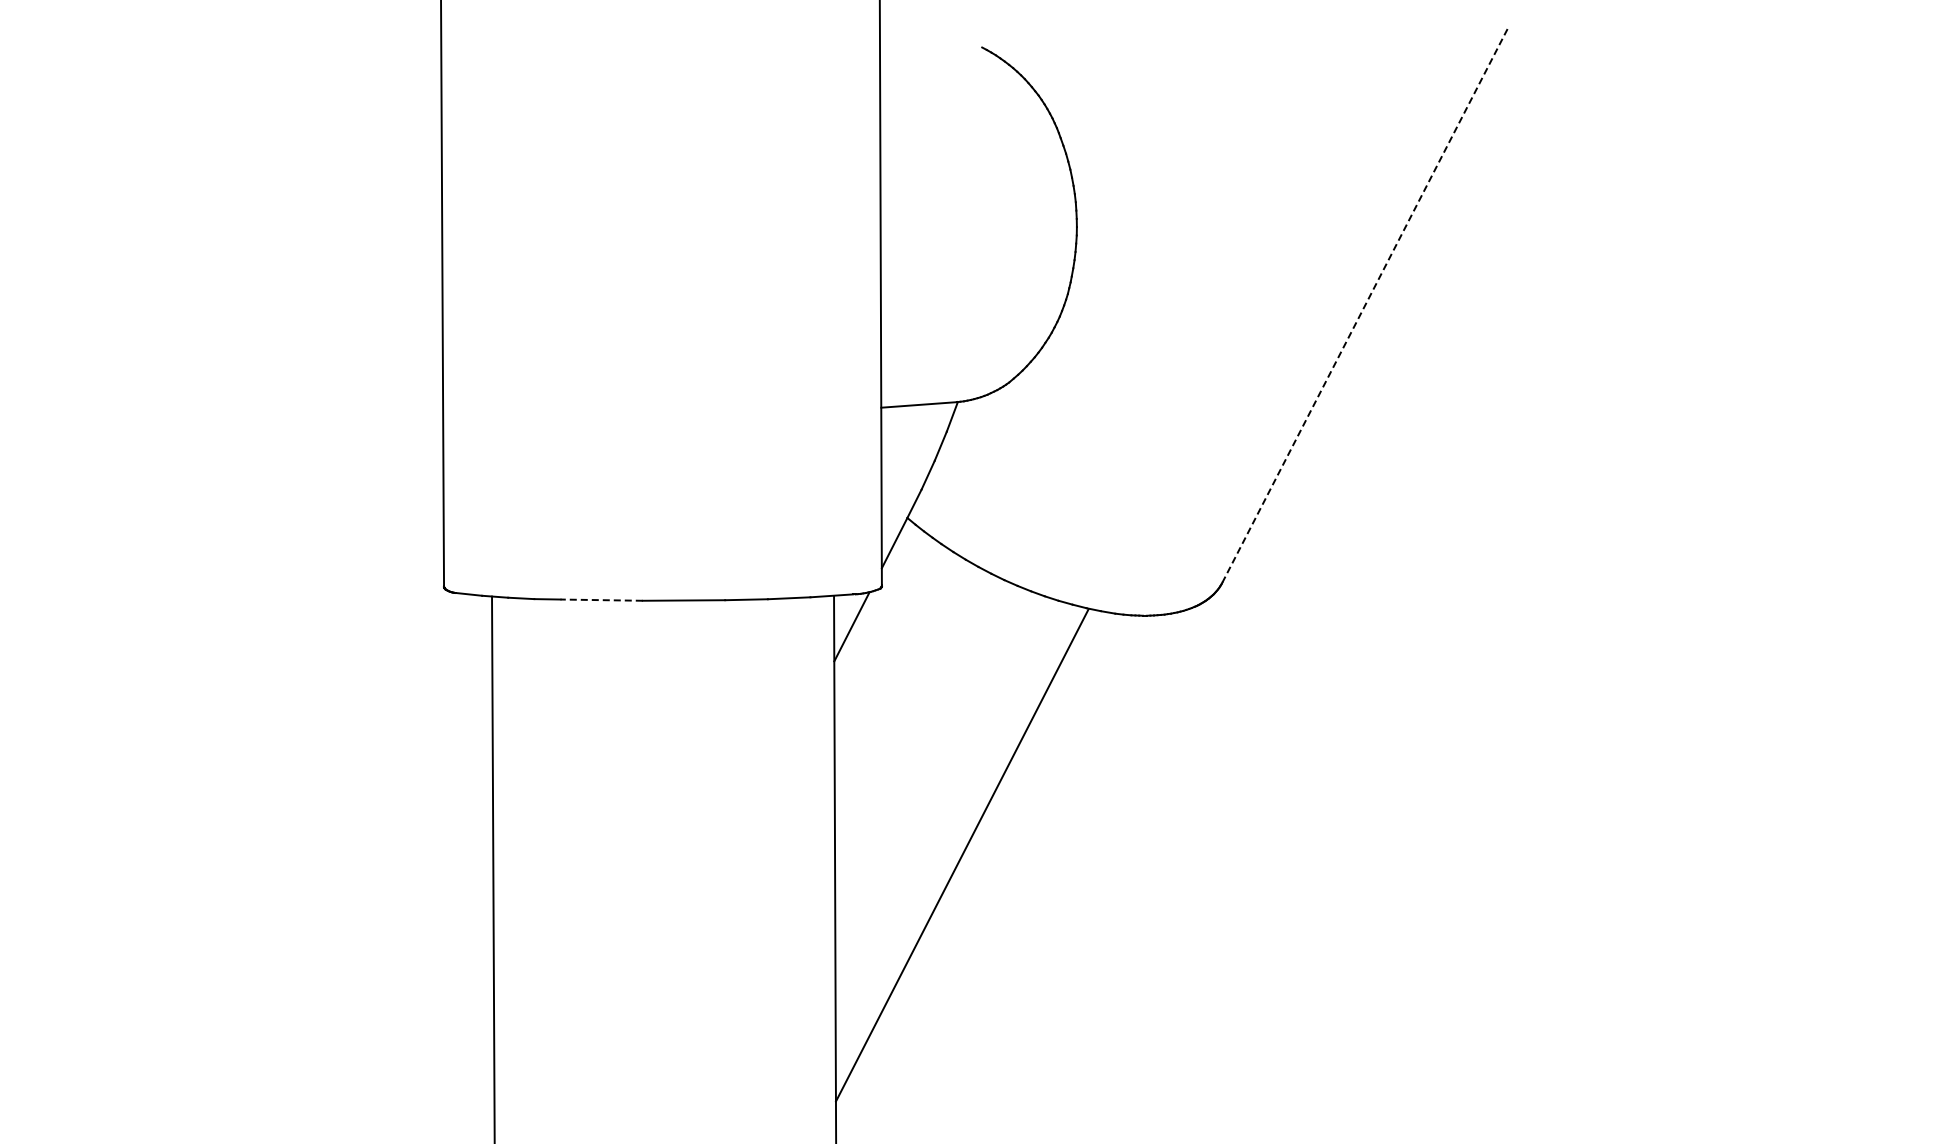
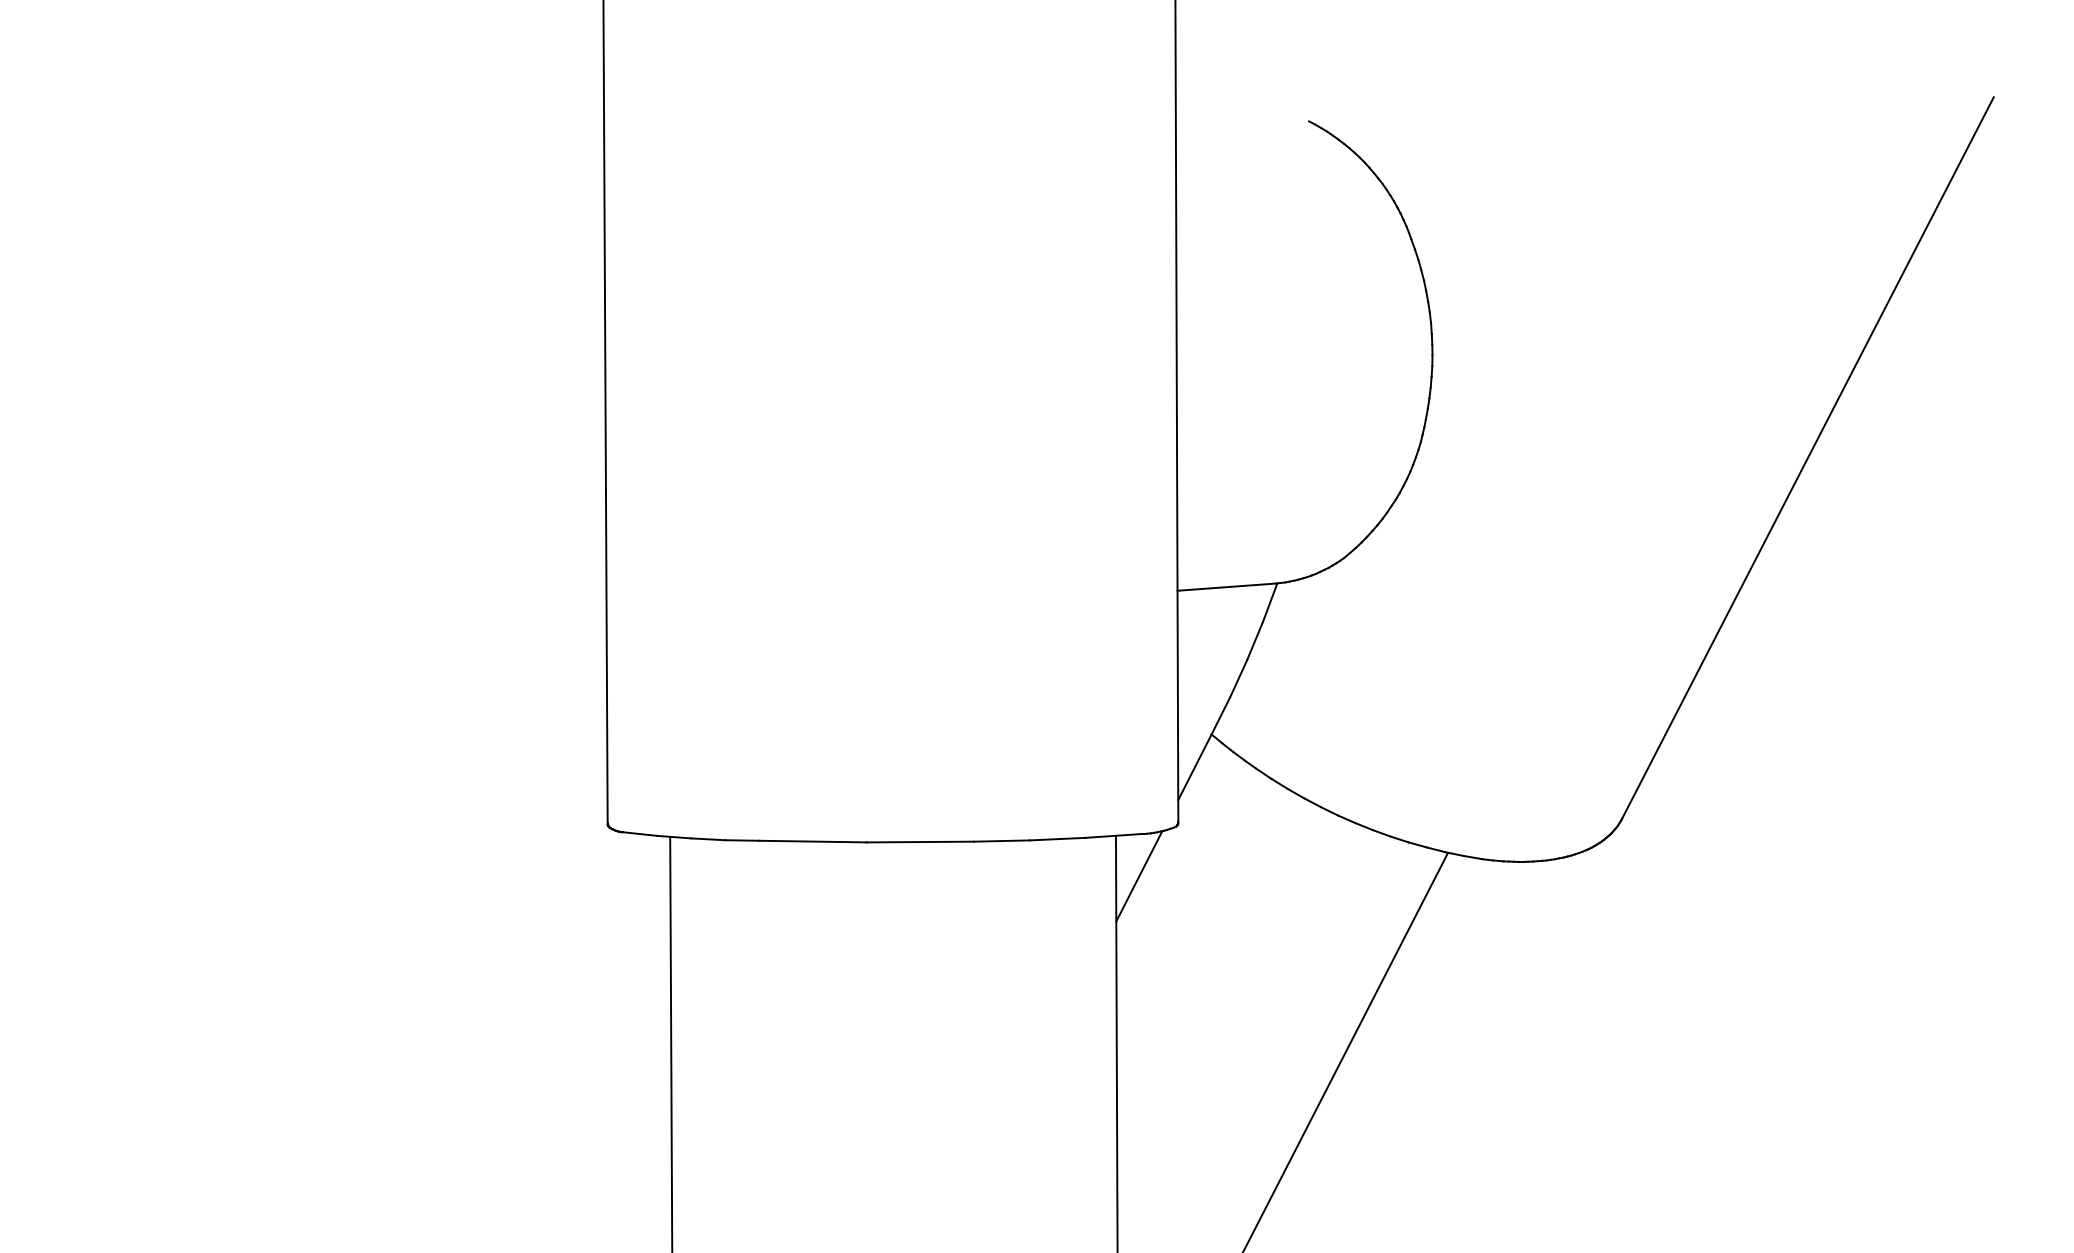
line: (1364, 306) -> (1807, 458), dashed -> solid
line: (601, 600) -> (812, 842), dashed -> solid

